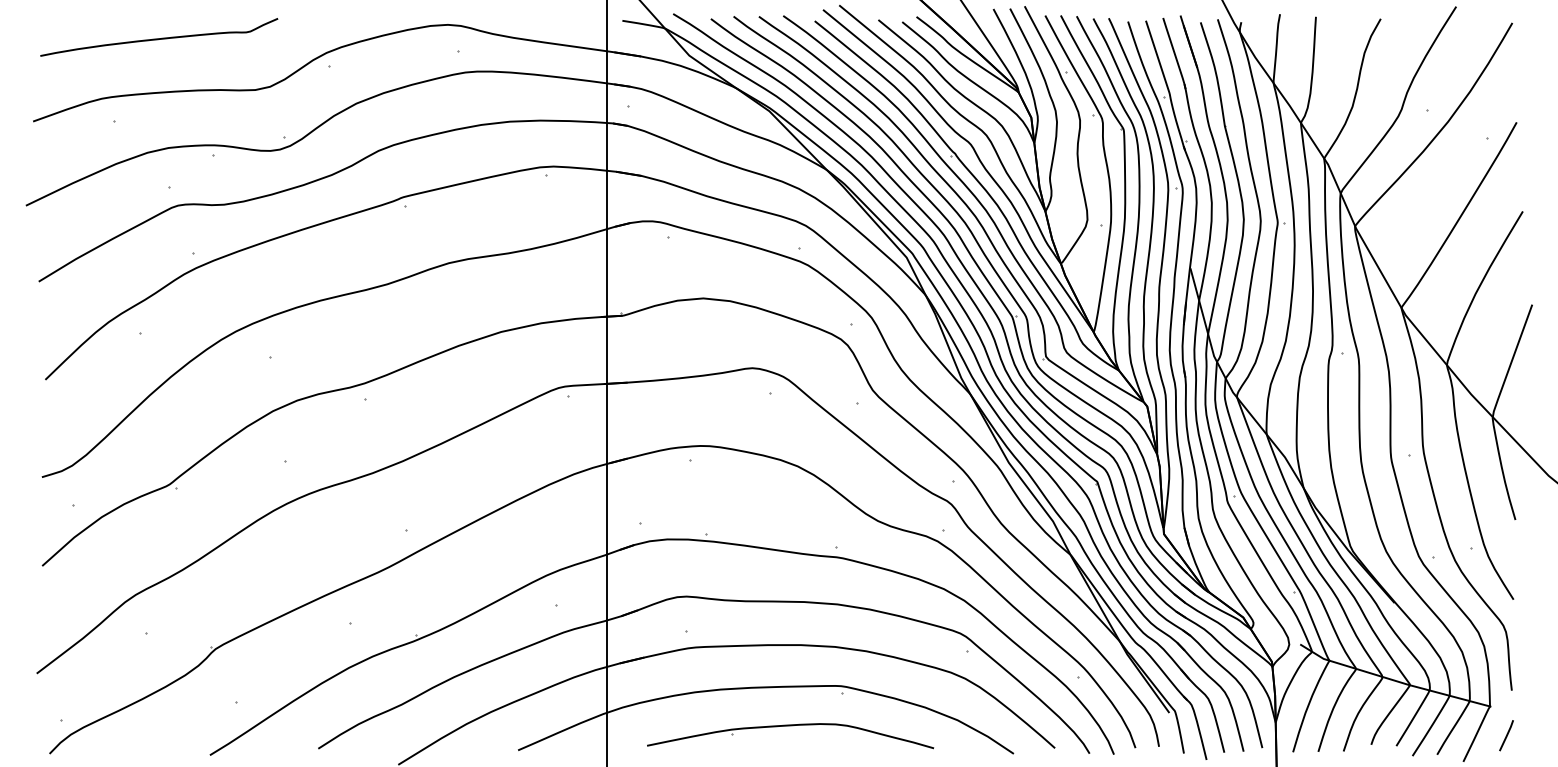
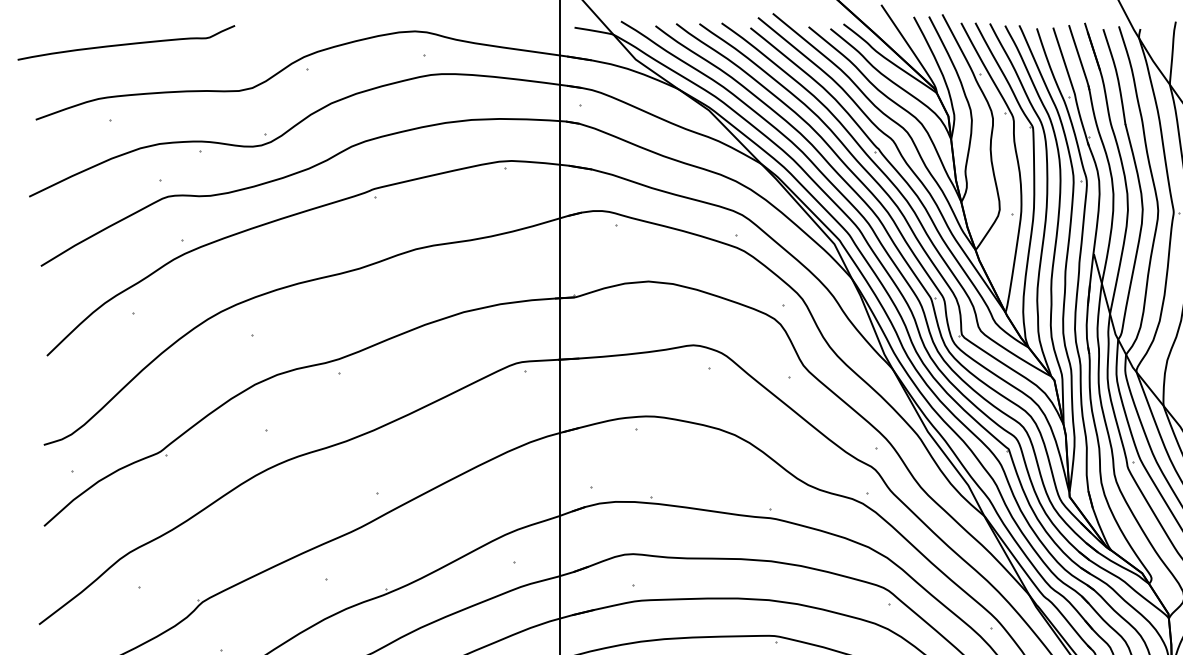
curve: (159, 38) -> (126, 43), moved

